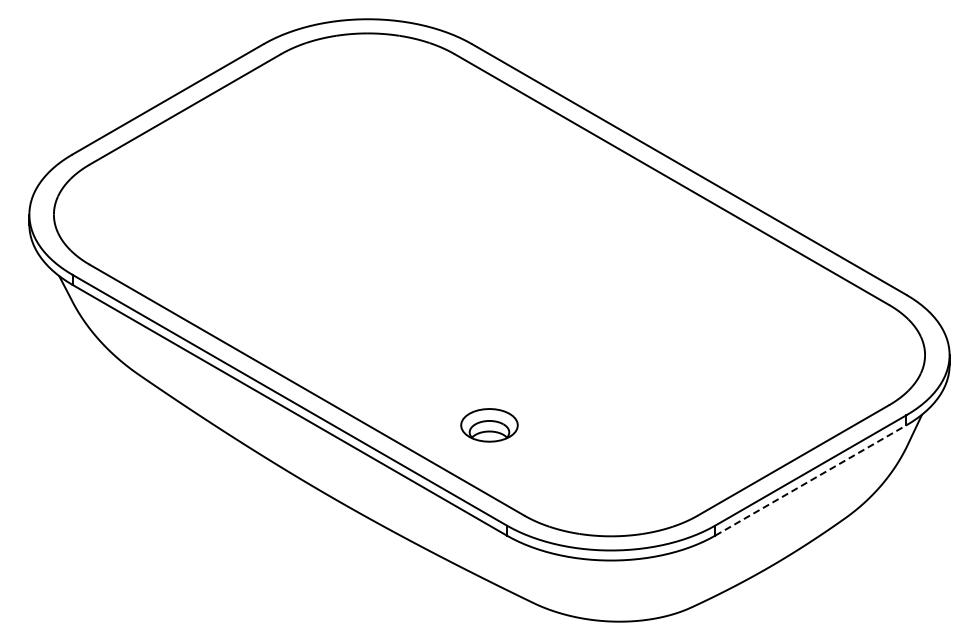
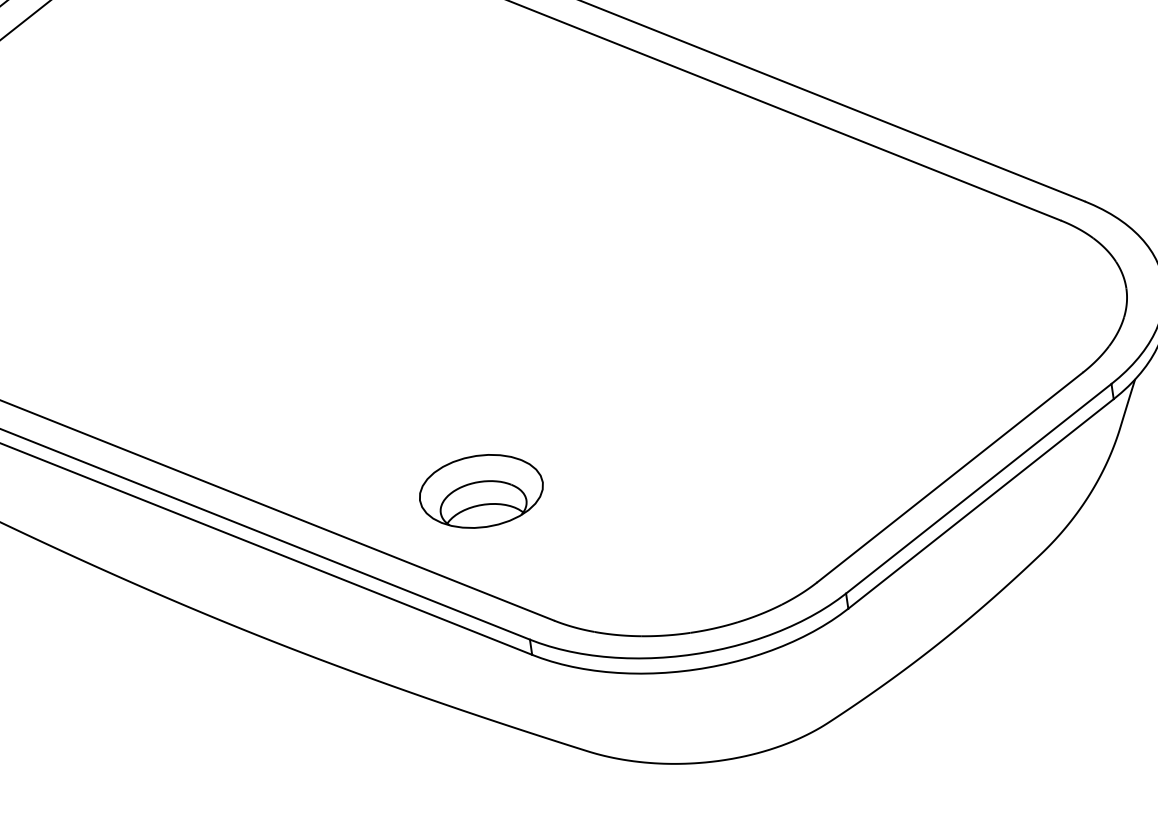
part: (489, 425) -> (481, 491), size x1.43
line: (811, 480) -> (981, 503), dashed -> solid

